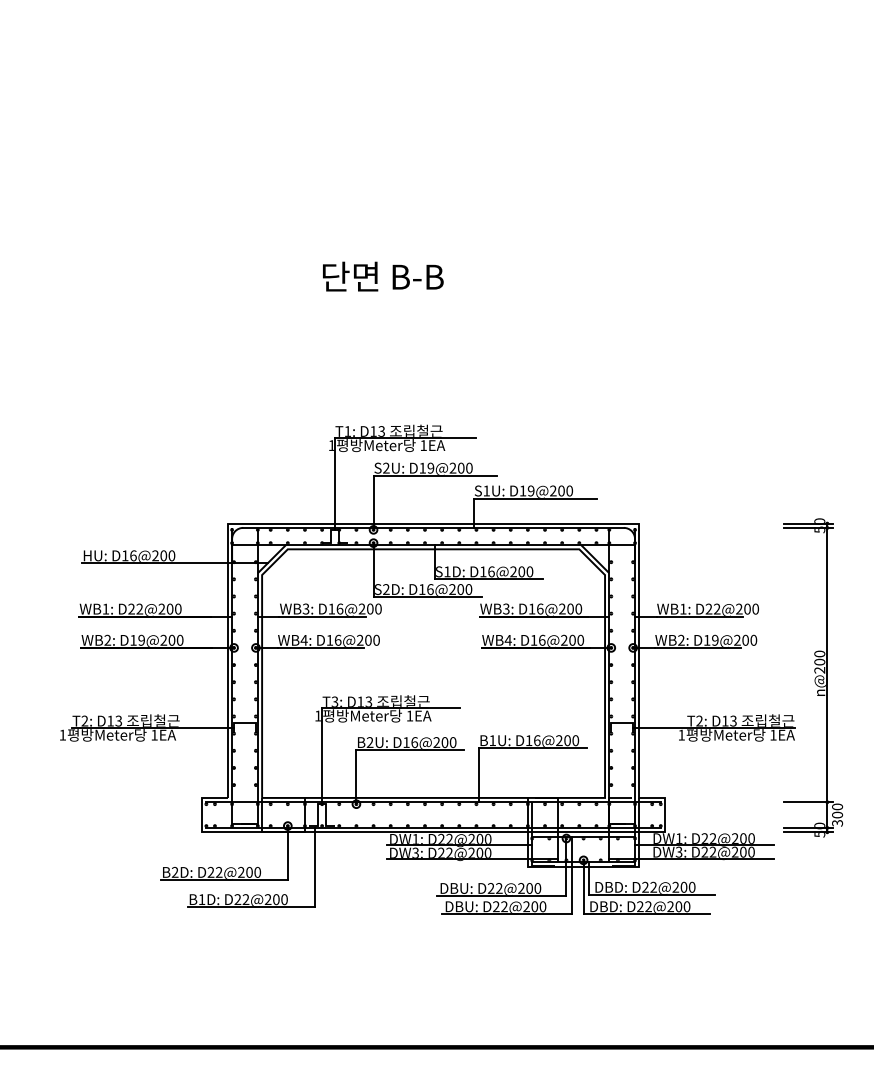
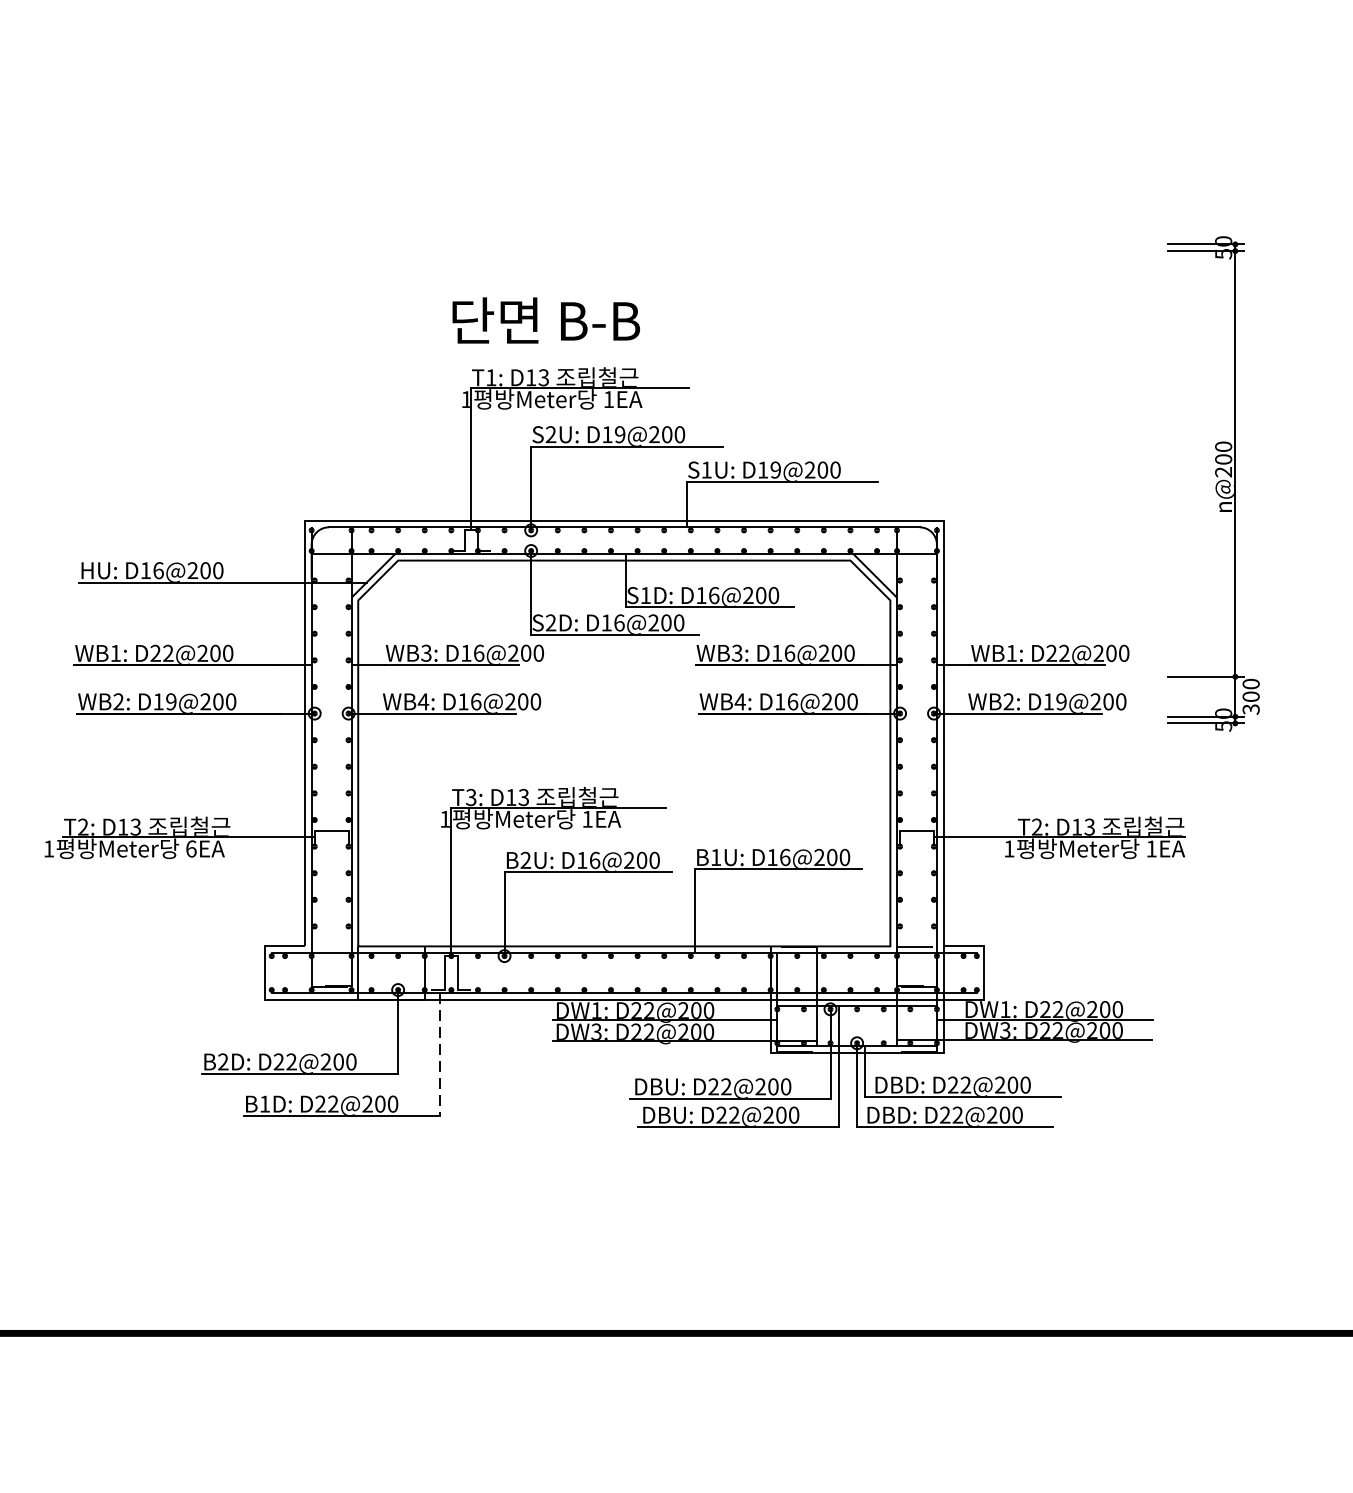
text: (383, 276) -> (546, 320), moved
part: (813, 677) -> (1213, 483), moved
text: (154, 734) -> (191, 847), 1EA -> 6EA
line: (315, 867) -> (441, 1054), solid -> dashed

